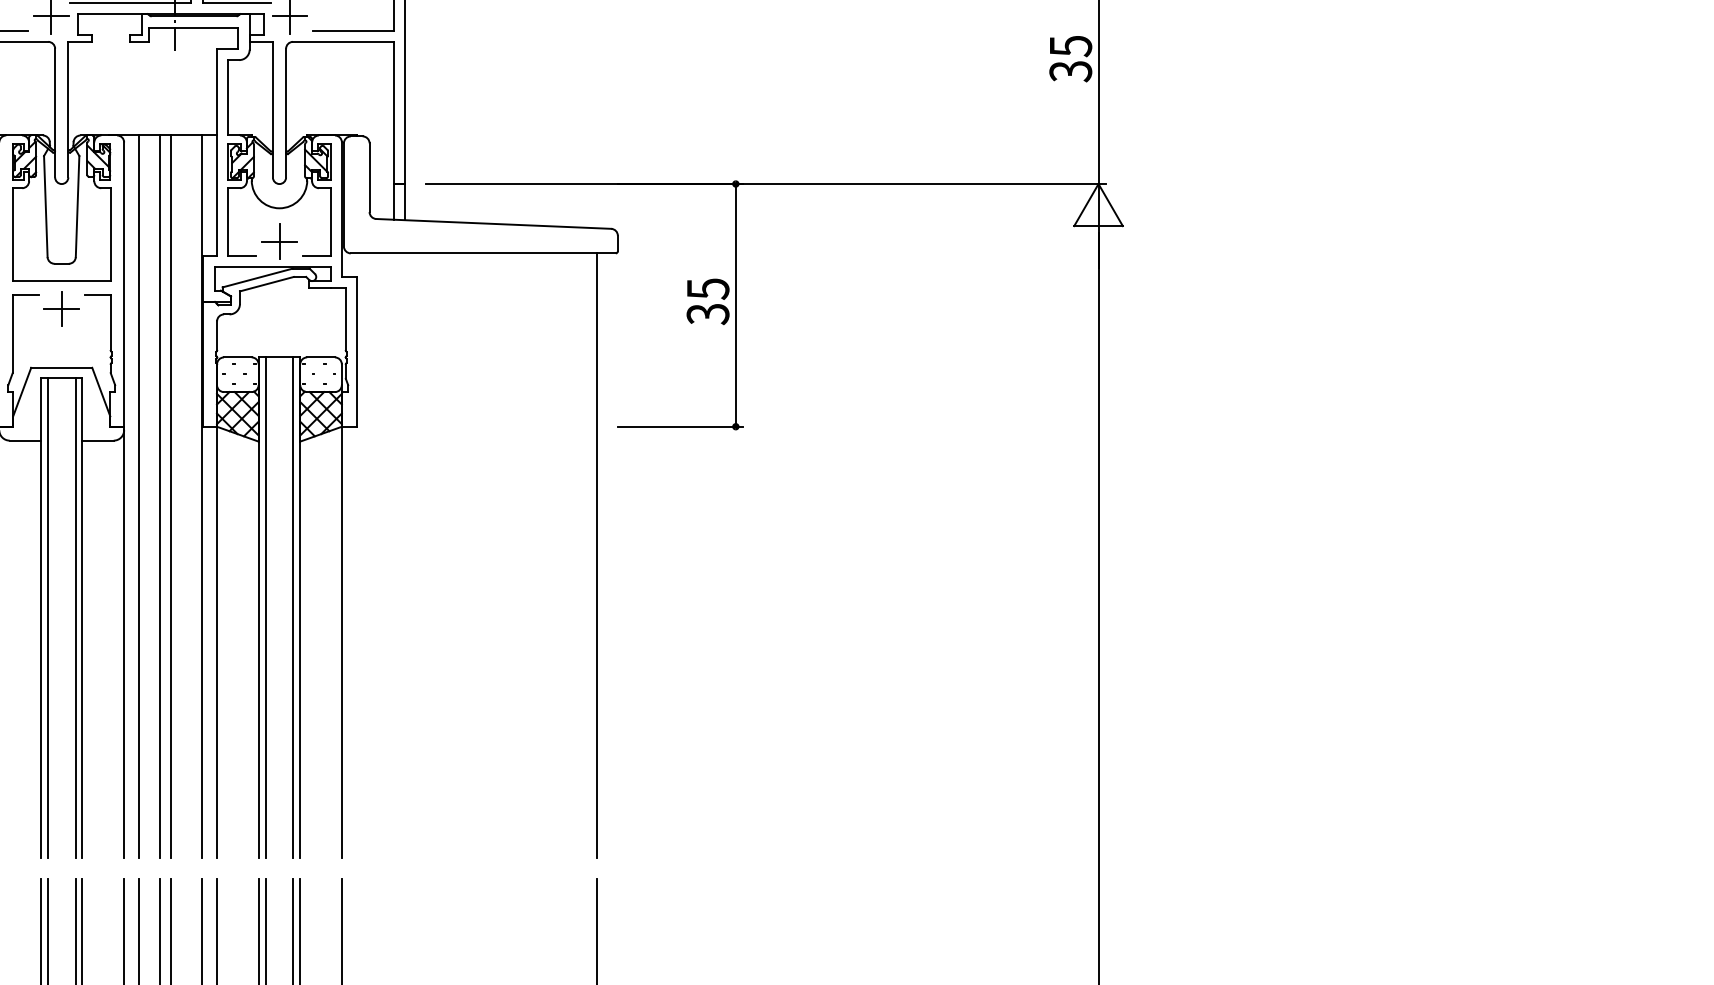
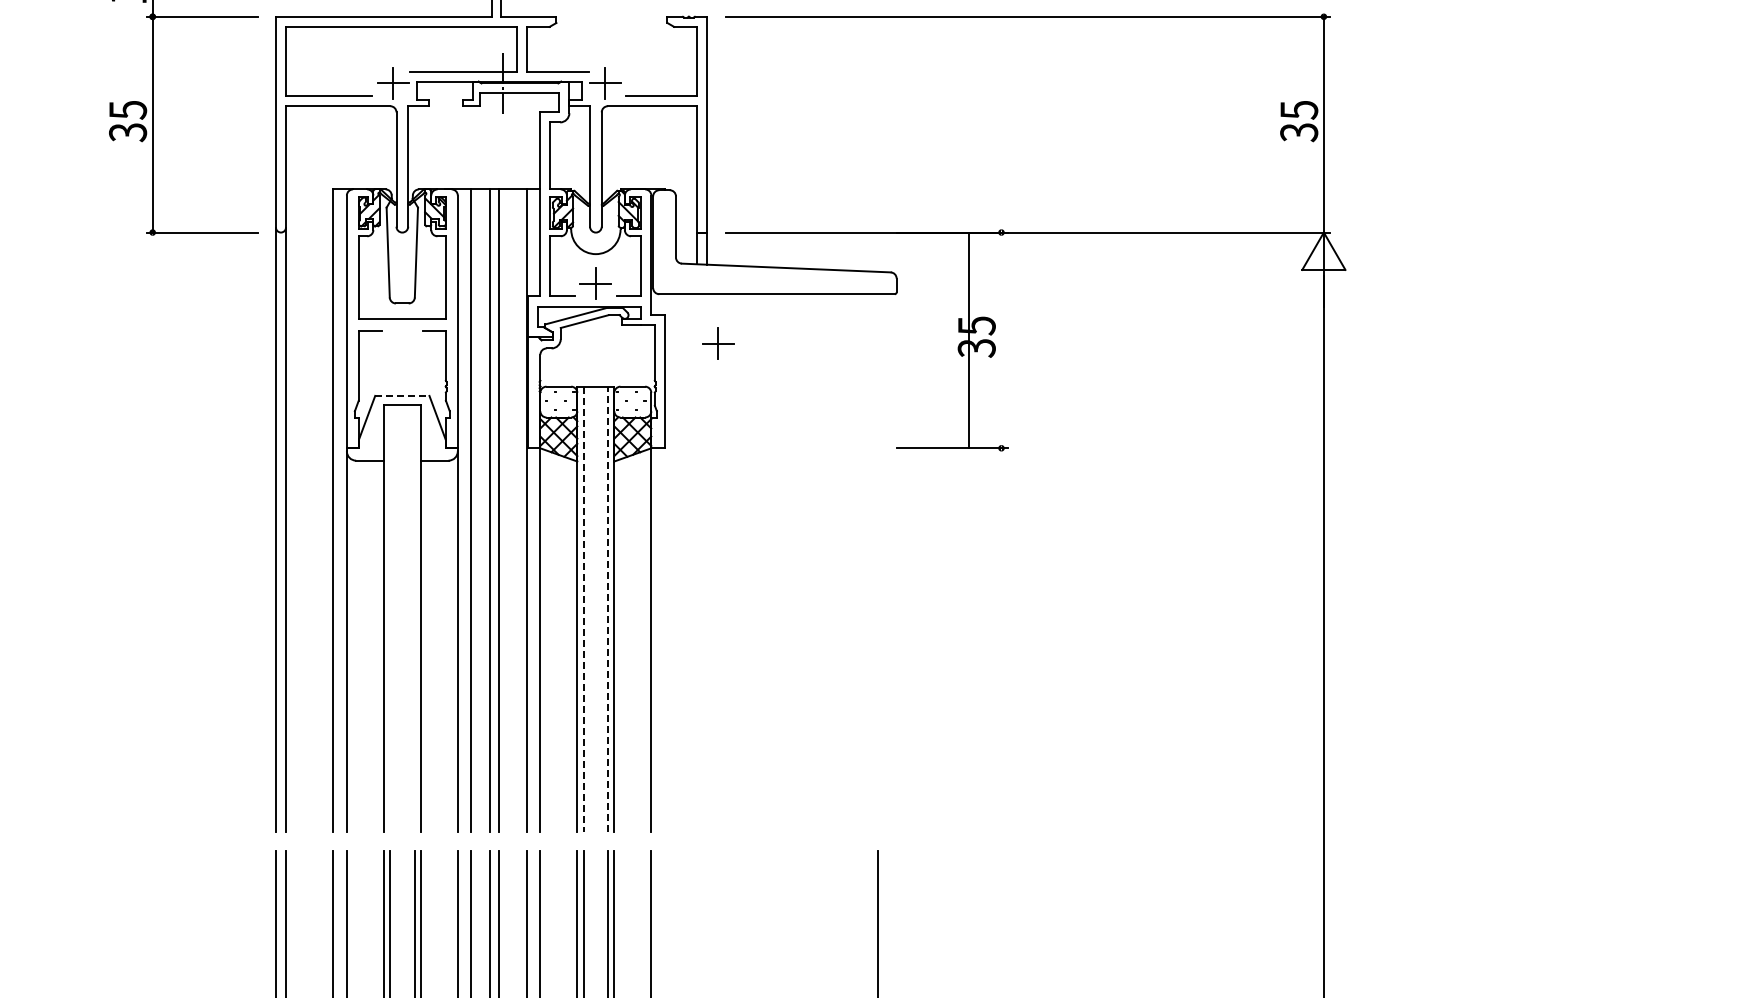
line: (735, 305) -> (968, 340), moved
part: (61, 308) -> (718, 343), moved
line: (61, 367) -> (402, 395), solid -> dashed
line: (597, 556) -> (878, 563), removed
line: (265, 608) -> (583, 609), solid -> dashed
line: (293, 608) -> (608, 609), solid -> dashed
line: (47, 618) -> (389, 618), removed
line: (75, 618) -> (414, 618), removed

